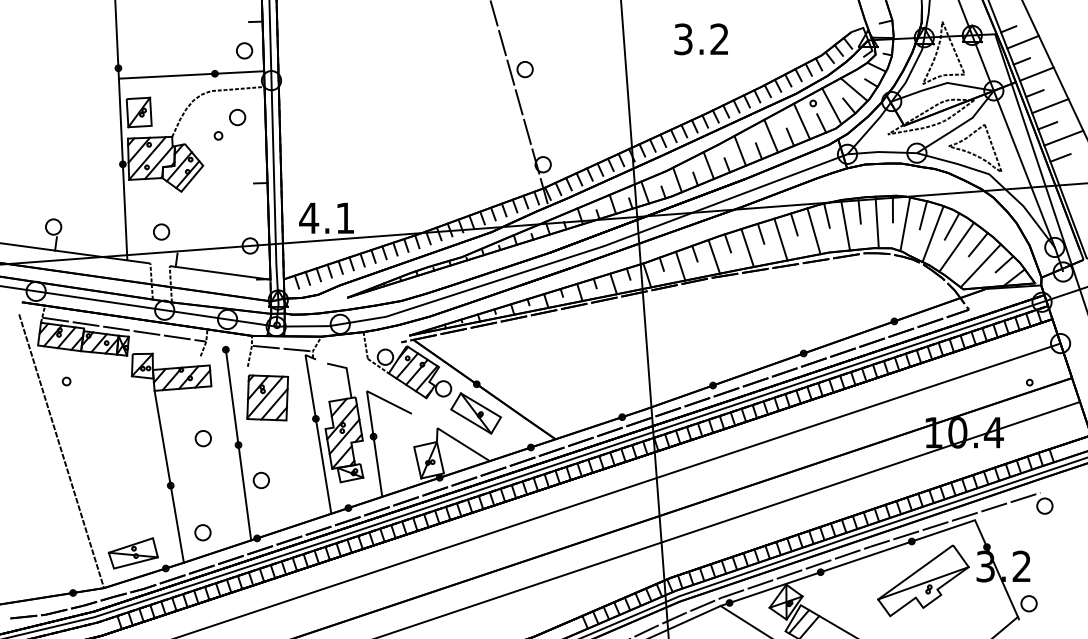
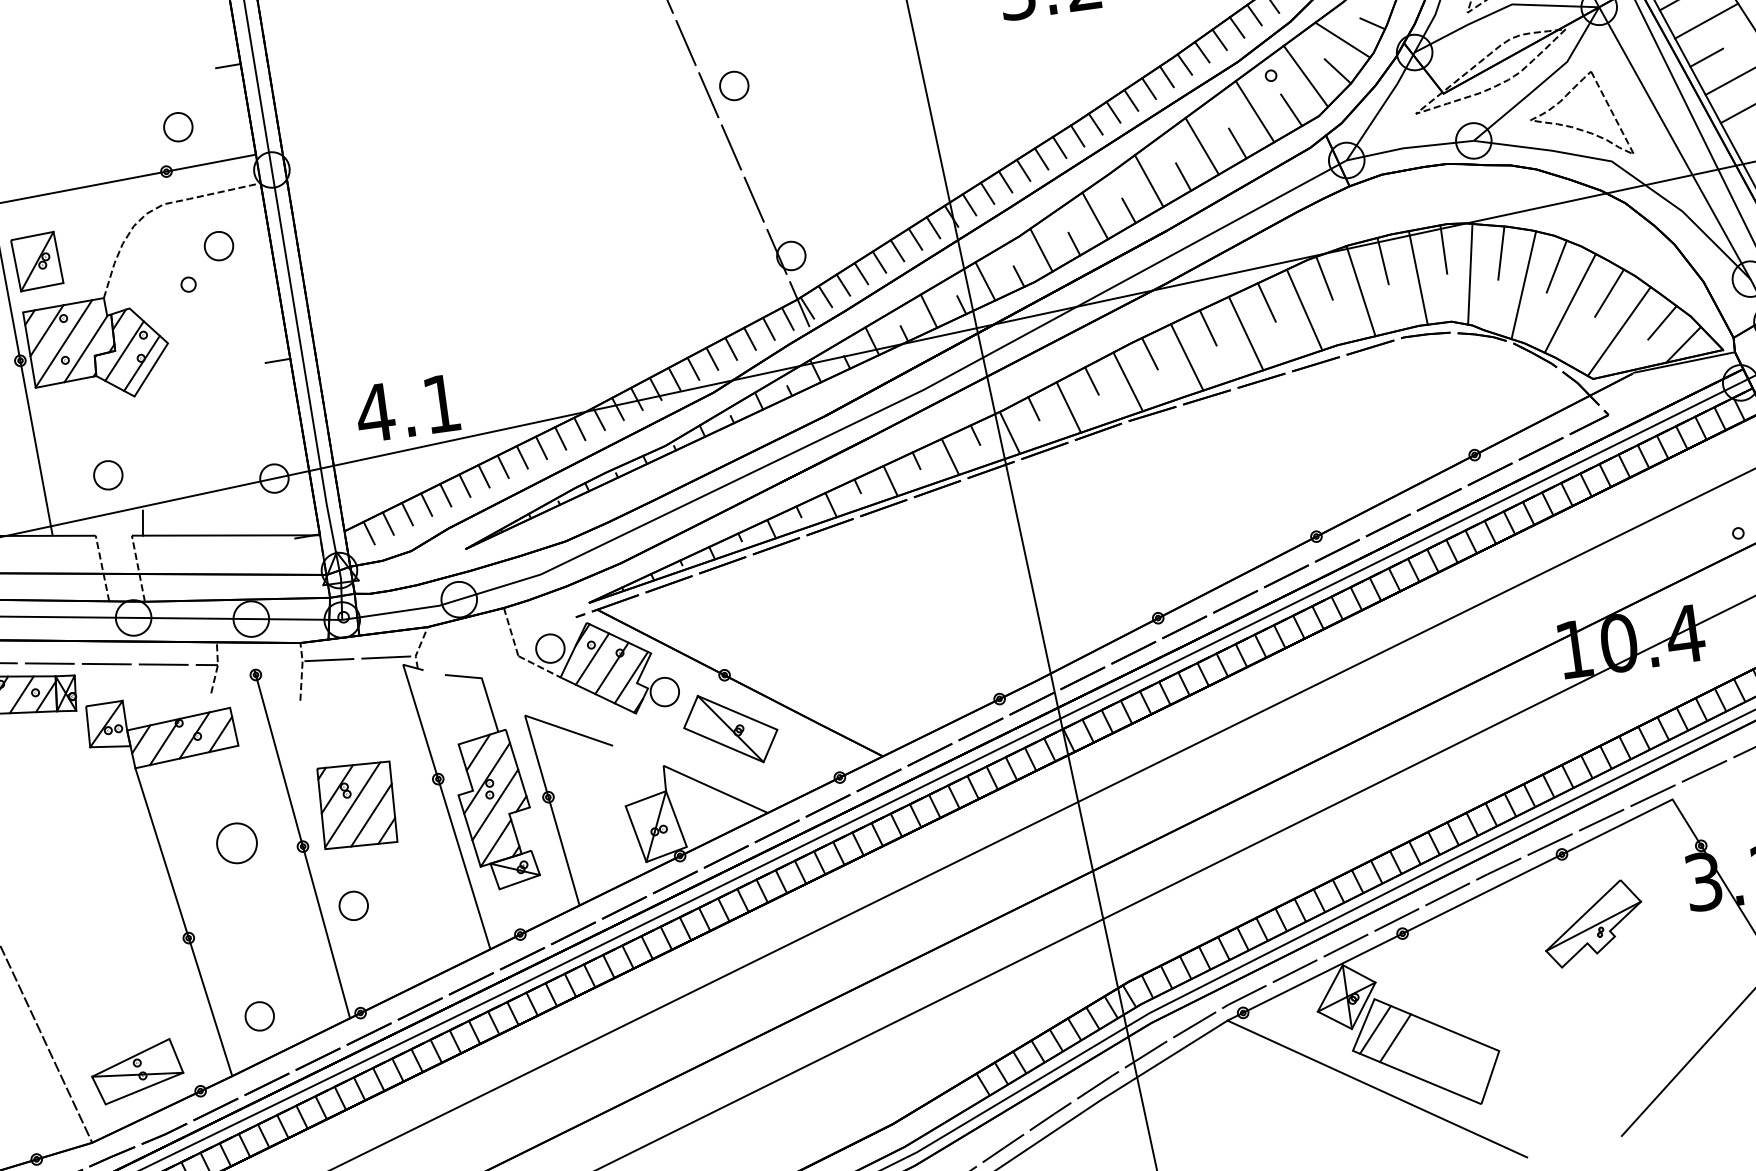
part: (244, 50) -> (178, 126), moved
part: (267, 397) -> (356, 804), moved
part: (202, 438) -> (235, 843), size x1.4
part: (923, 580) -> (1593, 922), size x0.6

